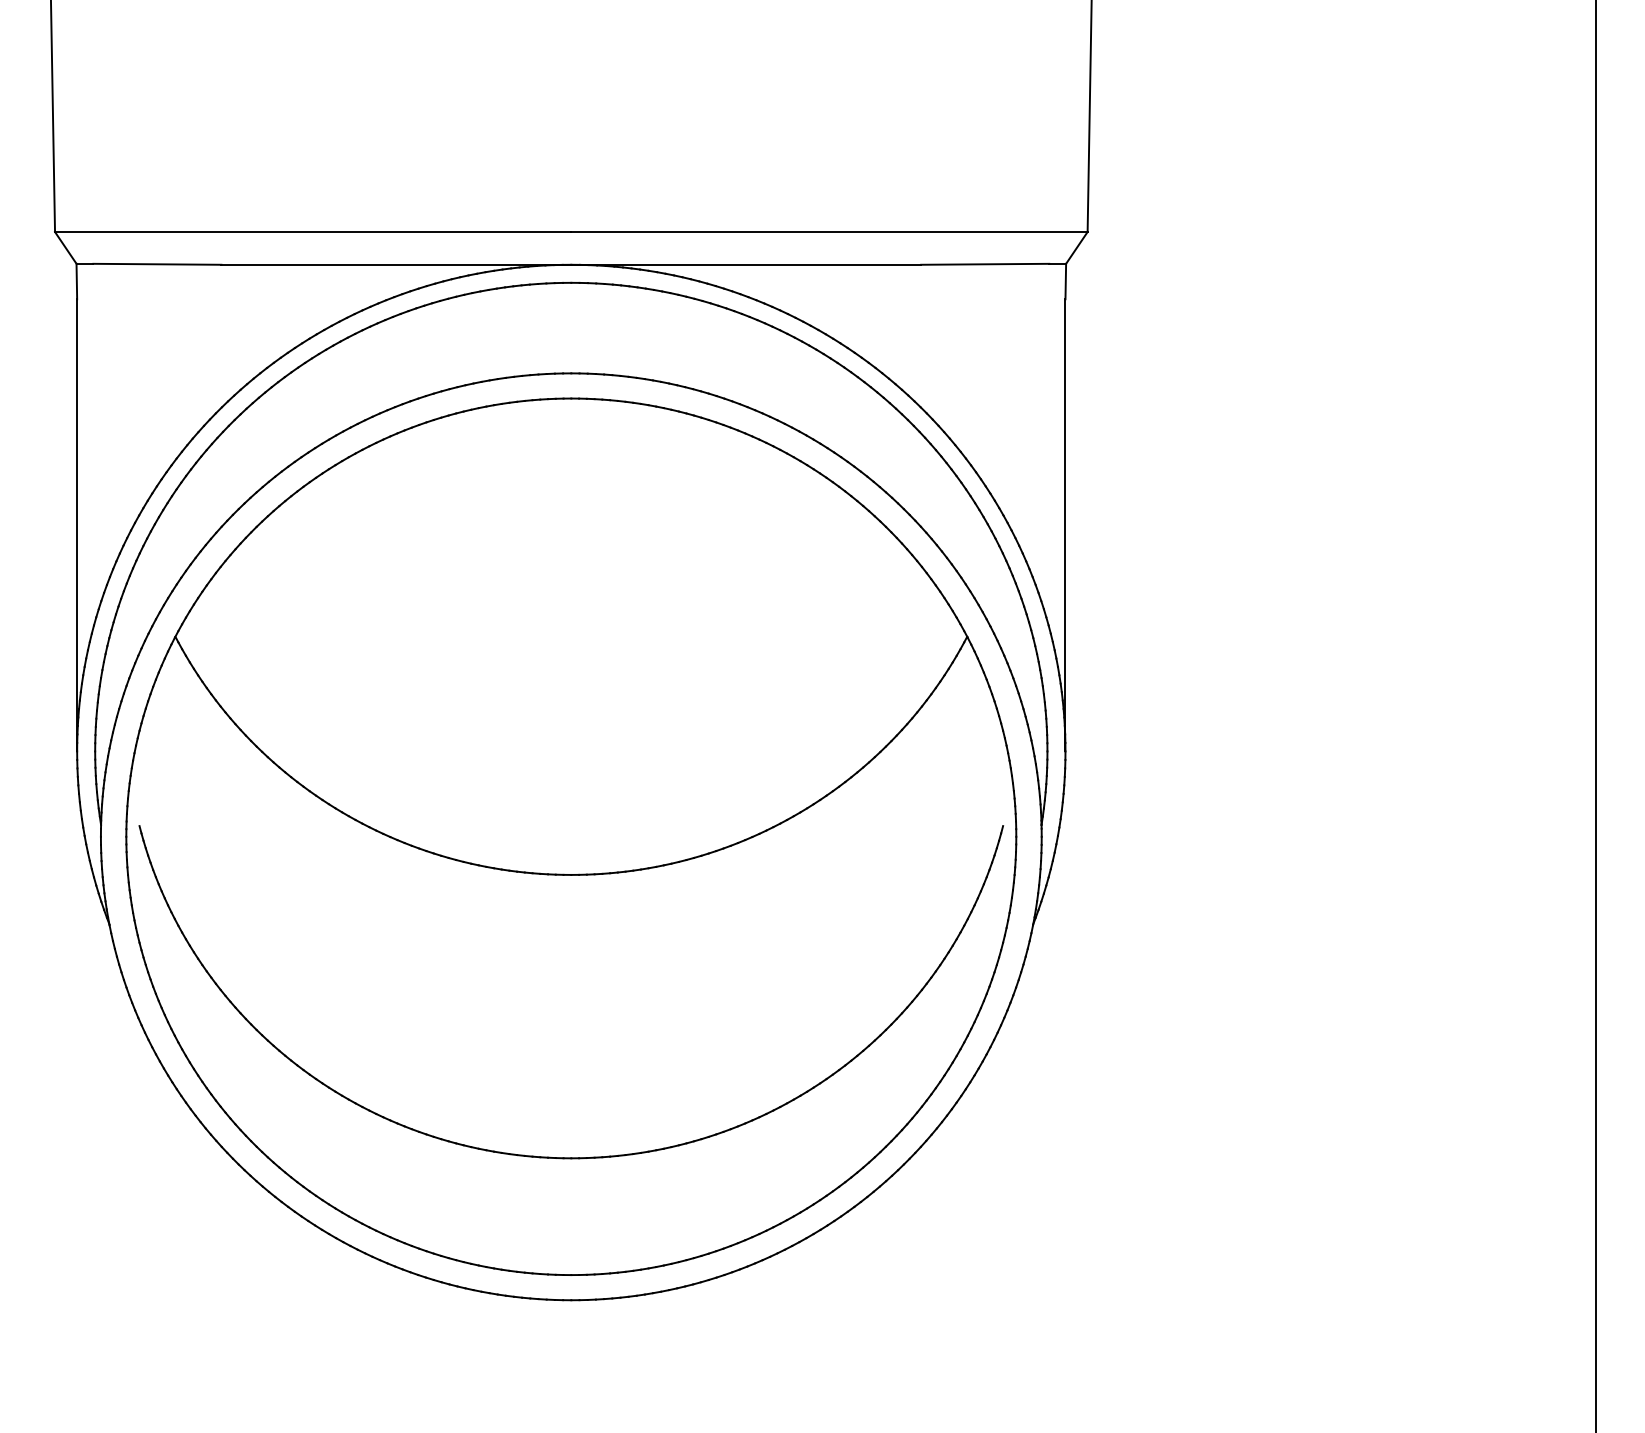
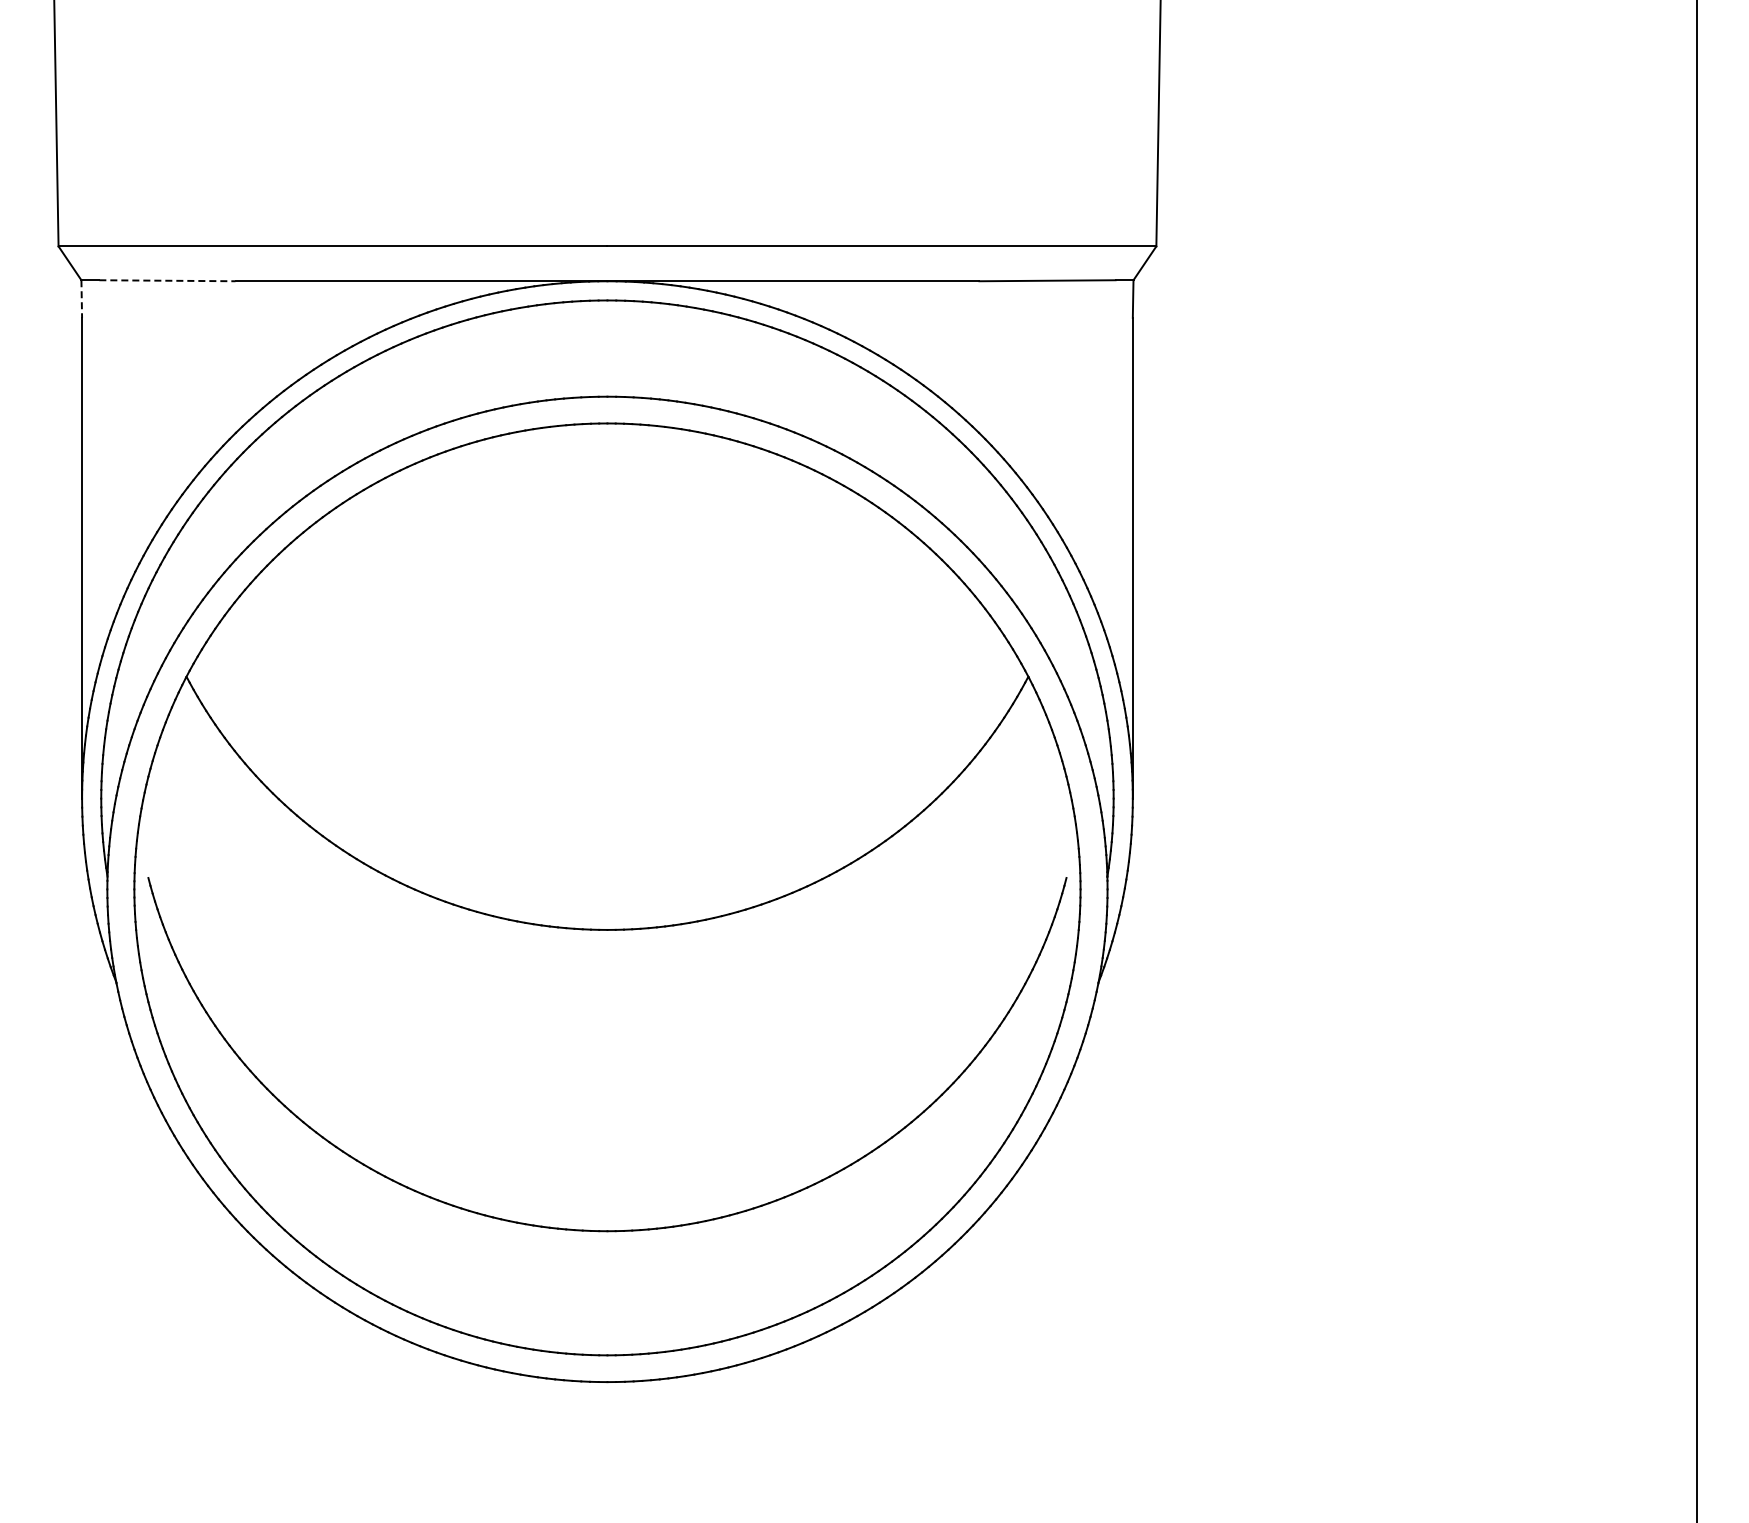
line: (157, 264) -> (167, 280), solid -> dashed
line: (76, 281) -> (81, 299), solid -> dashed

